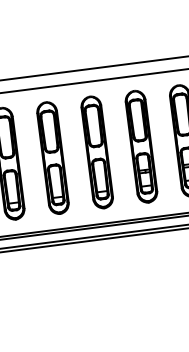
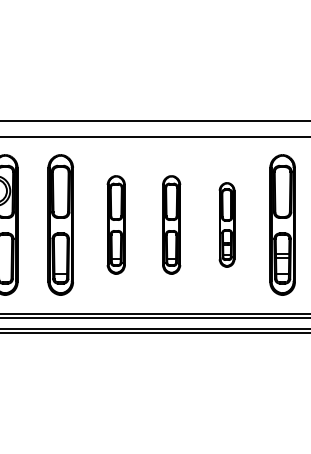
part: (140, 146) -> (226, 224), size x0.6
part: (97, 152) -> (171, 224), size x0.7
part: (53, 157) -> (116, 224), size x0.7

